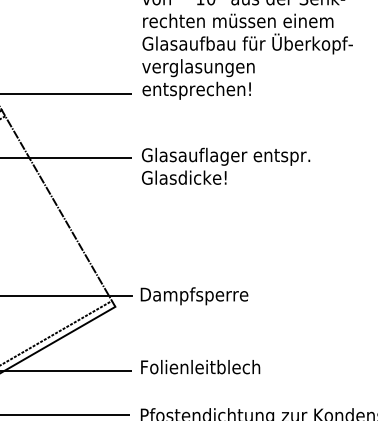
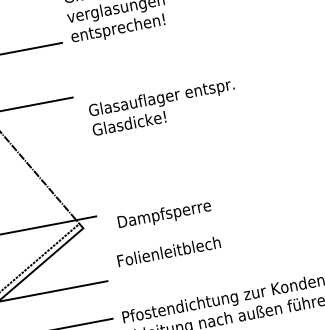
text: (226, 165) -> (163, 106), moved
text: (194, 296) -> (164, 215), moved
text: (200, 367) -> (168, 251), moved

